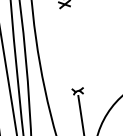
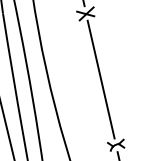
line: (71, 47) -> (101, 78), added

